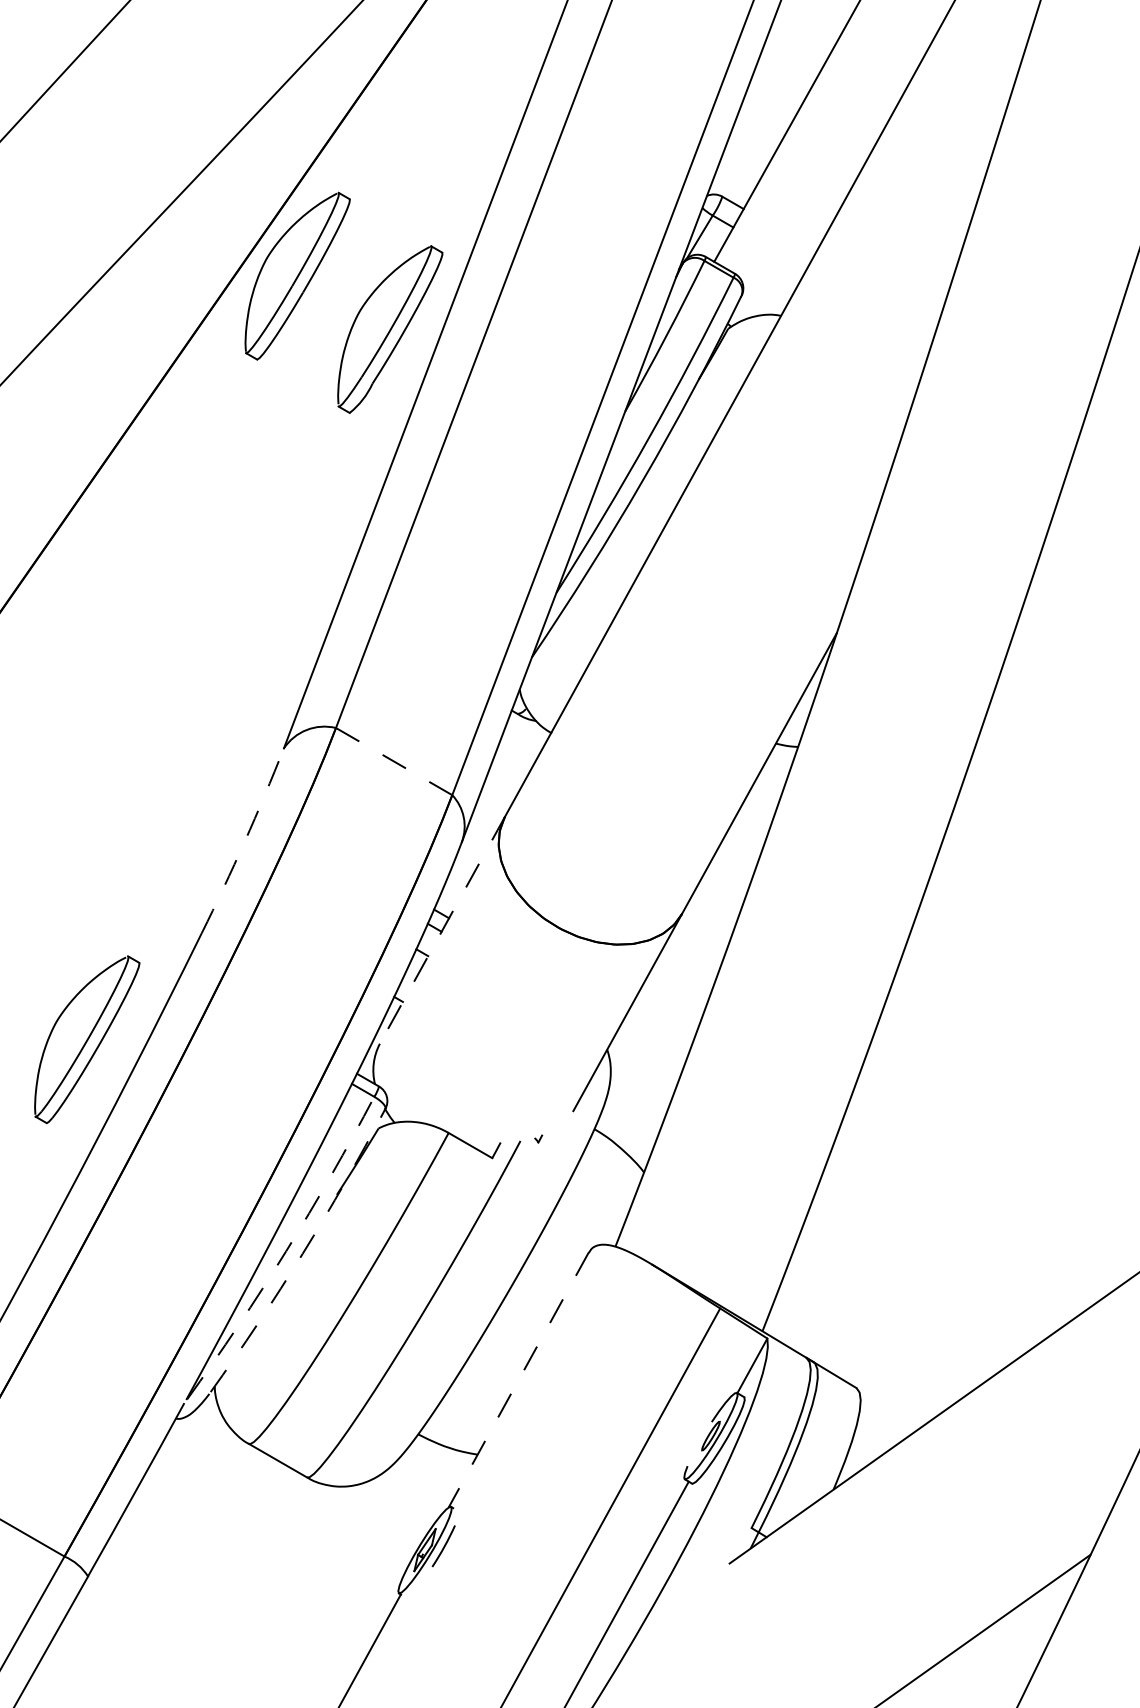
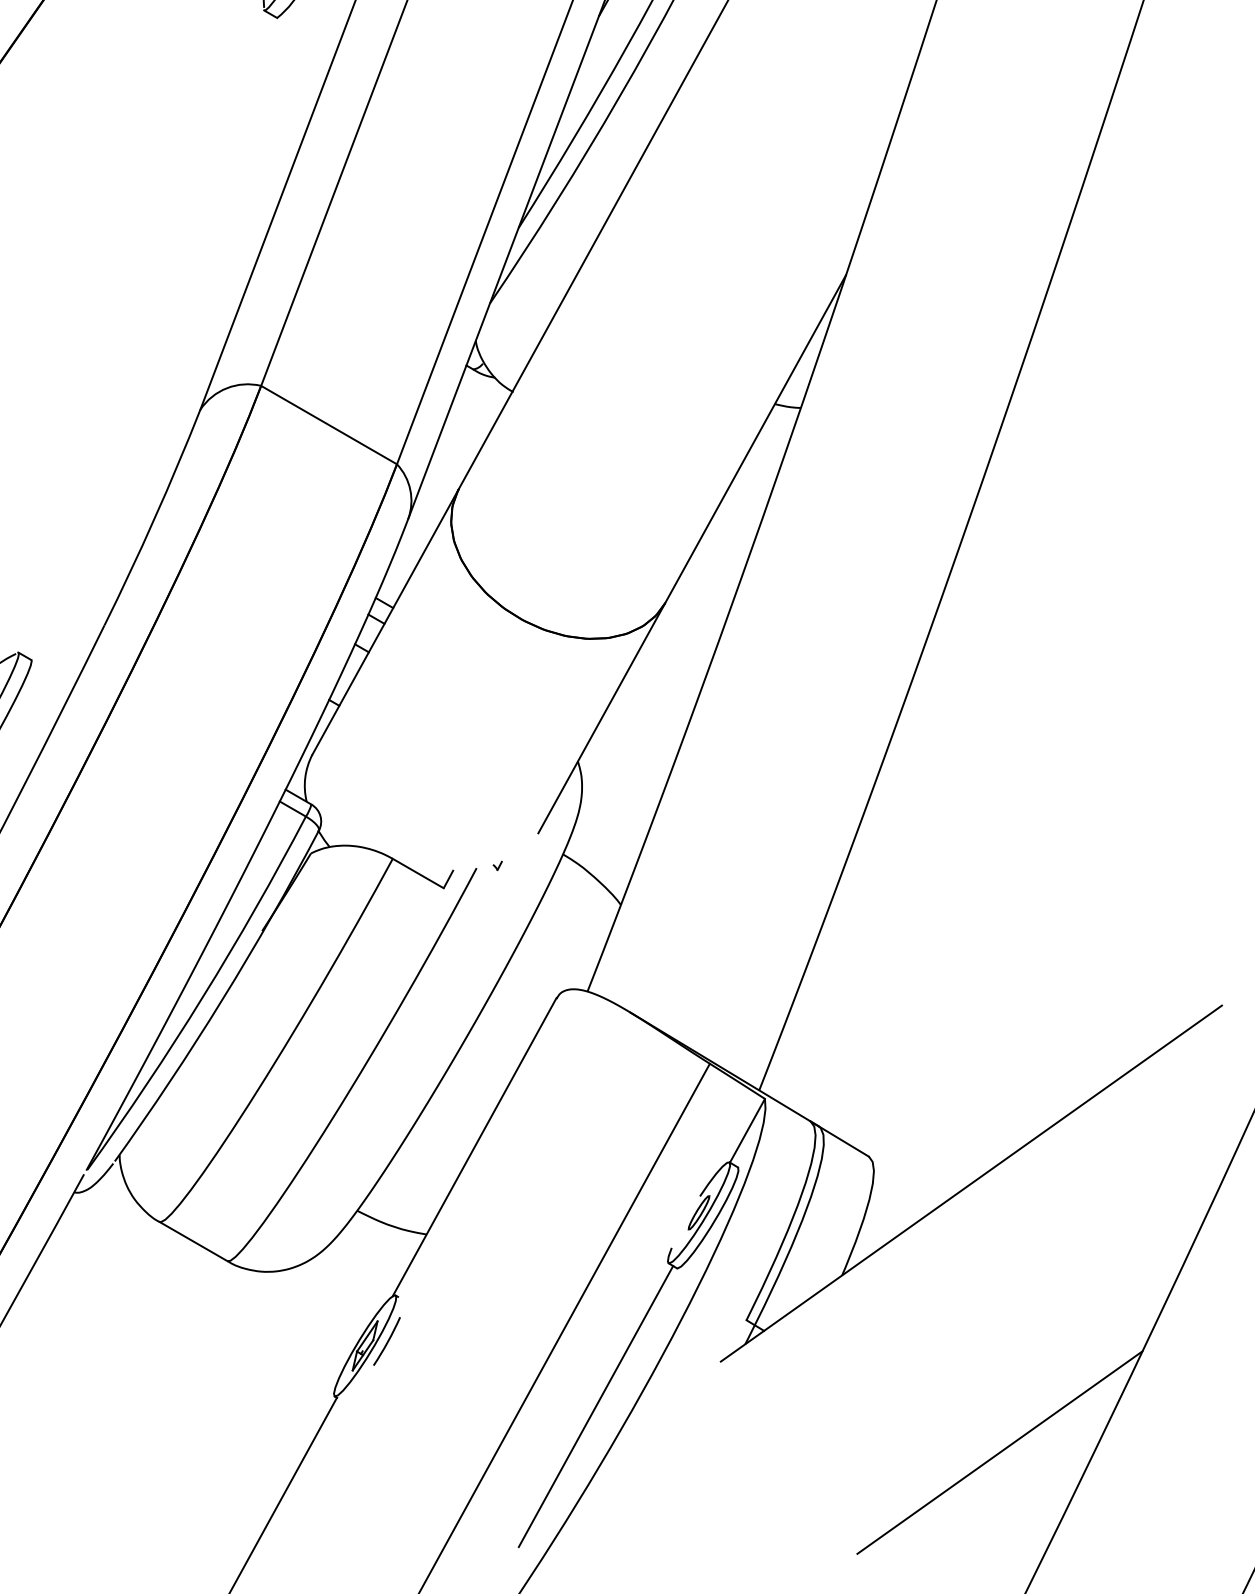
line: (394, 761) -> (329, 425), dashed -> solid
arc: (244, 841) -> (154, 518), dashed -> solid
line: (442, 930) -> (385, 622), dashed -> solid
arc: (286, 1251) -> (203, 997), dashed -> solid
arc: (302, 1253) -> (222, 999), dashed -> solid
line: (518, 1379) -> (474, 1146), dashed -> solid

